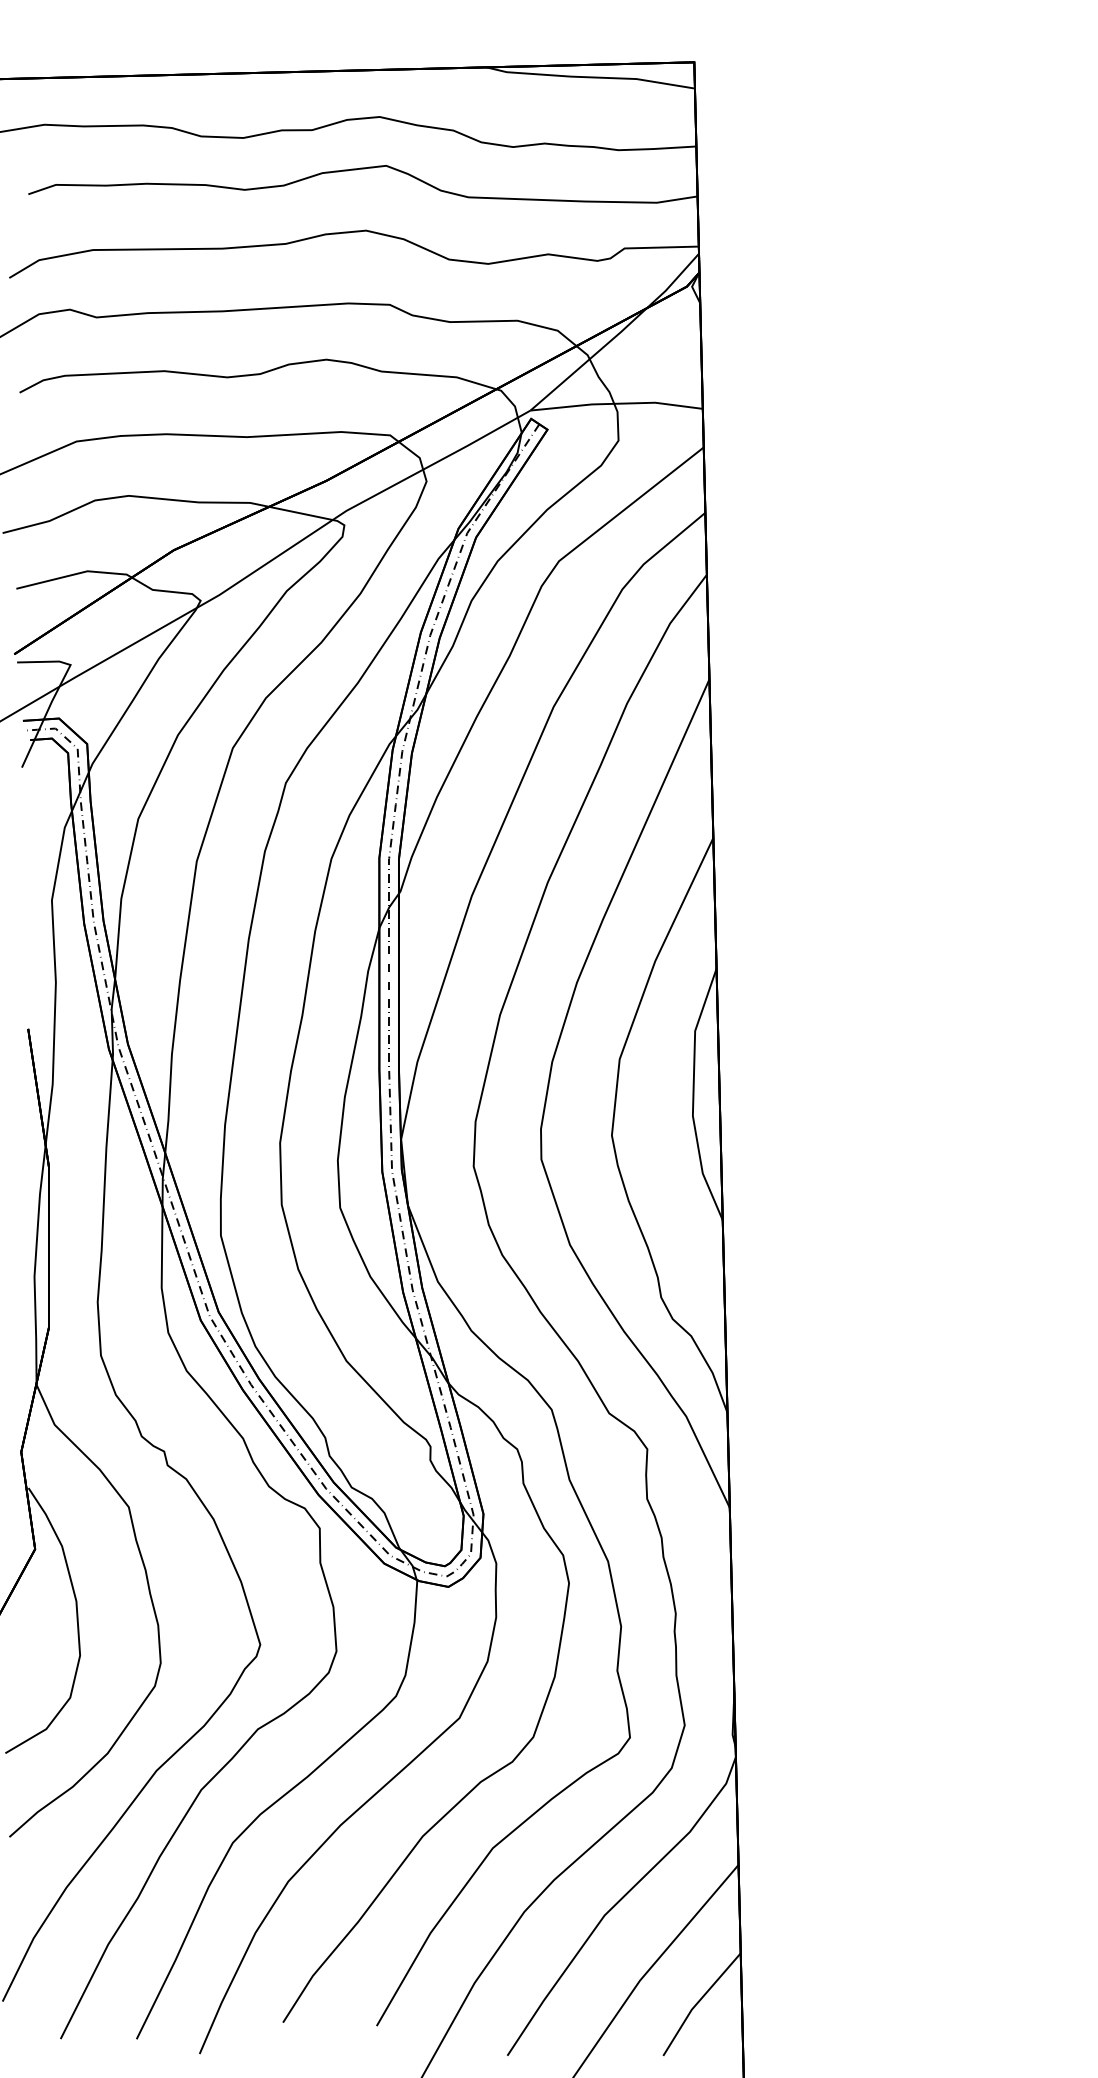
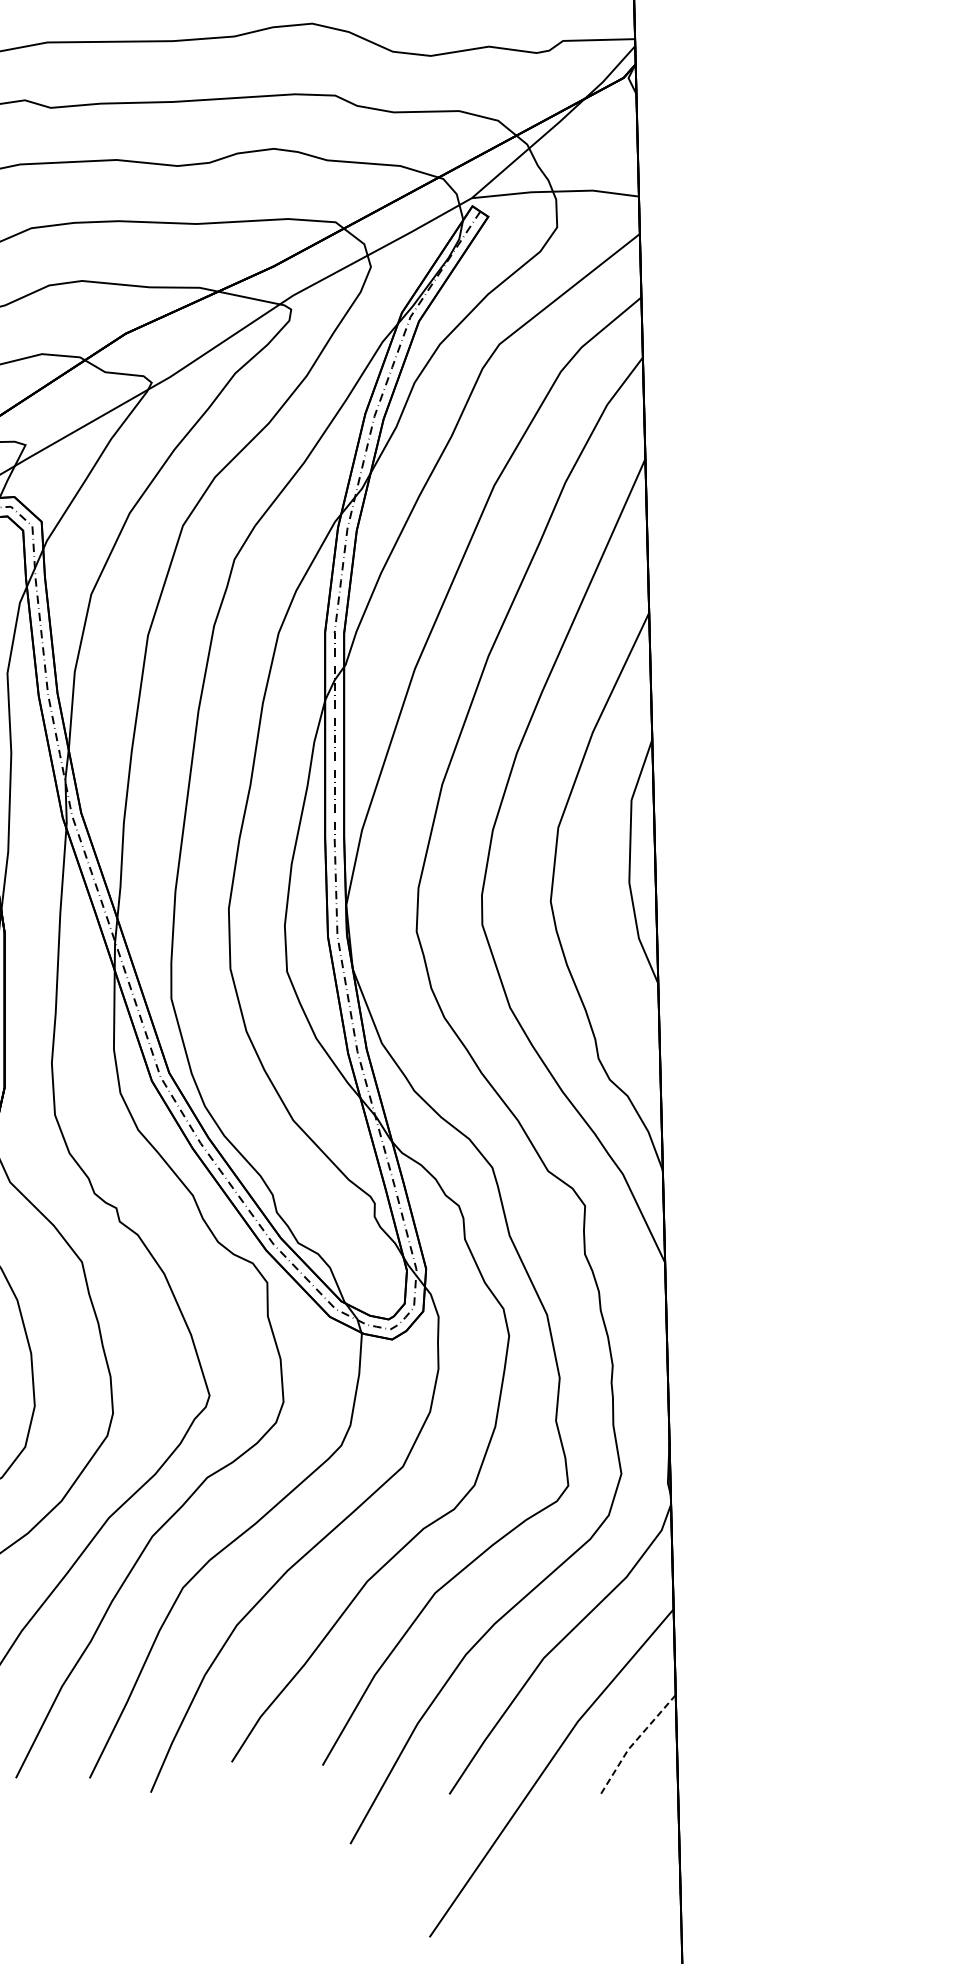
line: (697, 2002) -> (633, 1742), solid -> dashed

